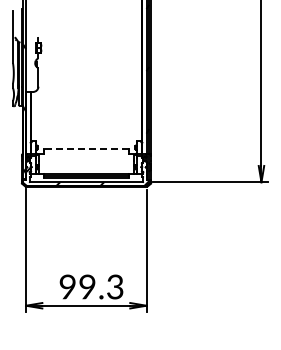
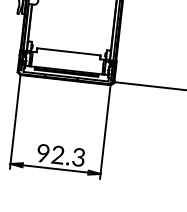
line: (86, 149) -> (68, 52), dashed -> solid
text: (87, 287) -> (57, 155), 99.3 -> 92.3

